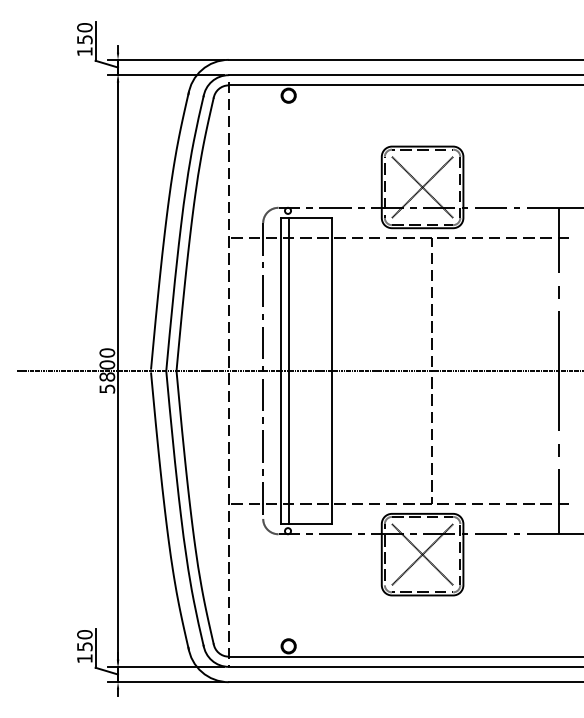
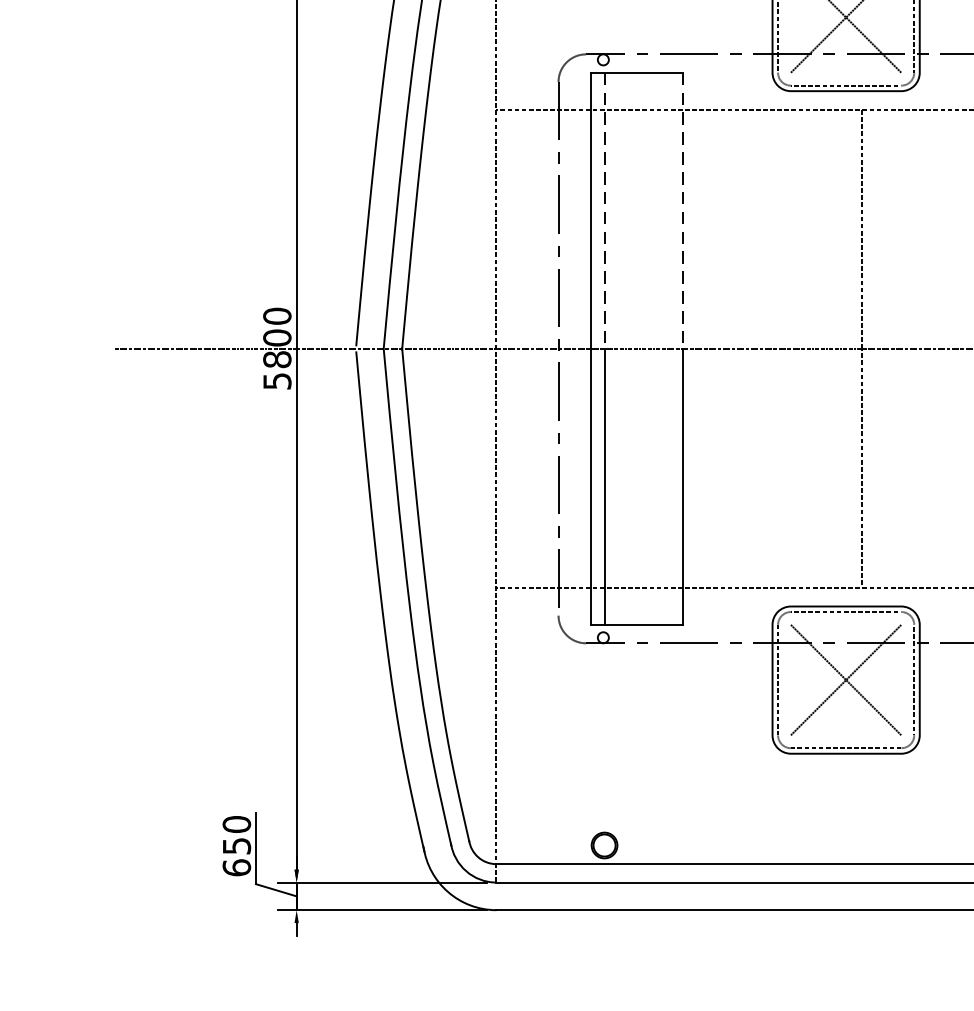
line: (288, 294) -> (604, 210), solid -> dashed
line: (332, 294) -> (683, 210), solid -> dashed
text: (84, 658) -> (236, 867), 150 -> 650

